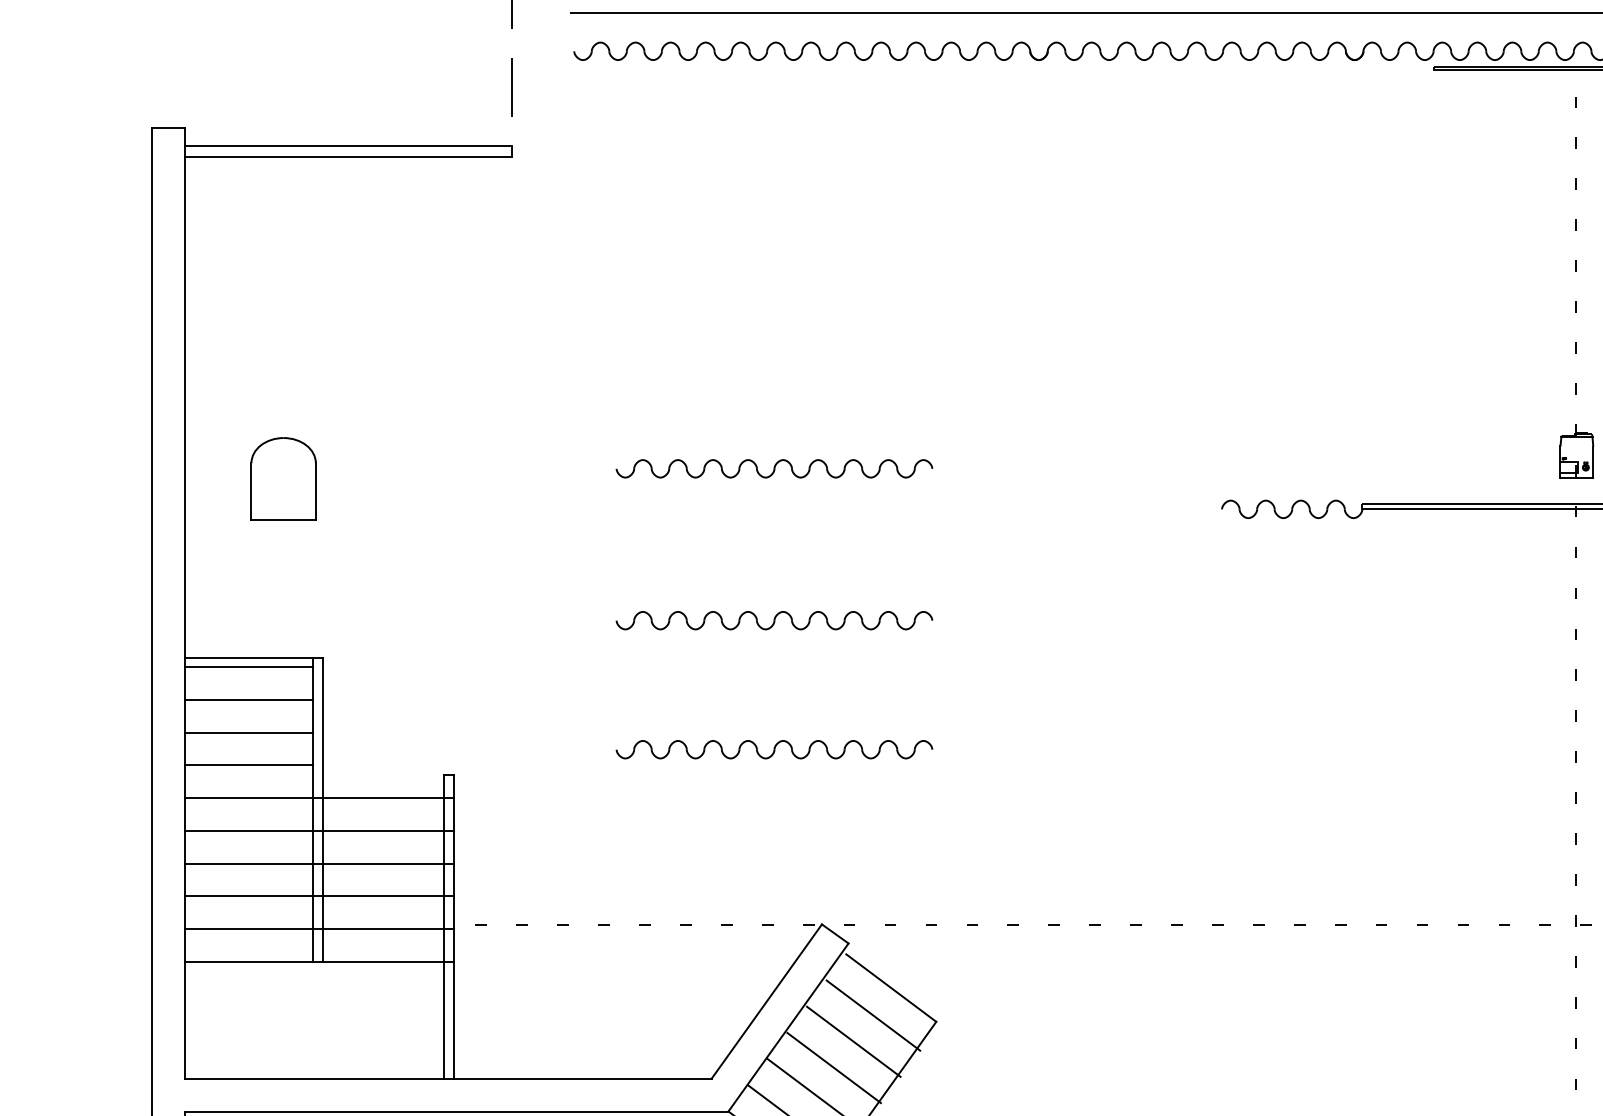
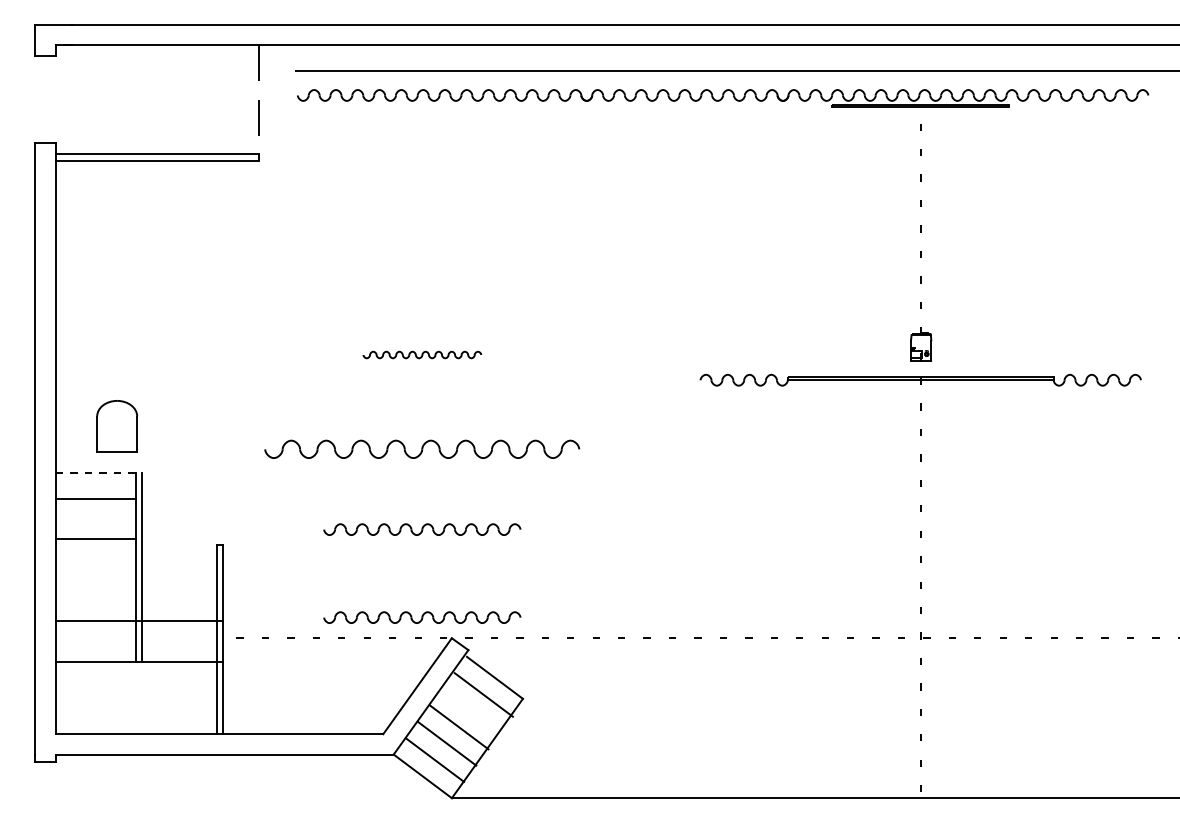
part: (774, 467) -> (422, 354), size x0.6
part: (284, 479) -> (117, 426), moved
part: (774, 620) -> (422, 449), size x1.6
line: (253, 657) -> (98, 472), solid -> dashed
line: (248, 667) -> (95, 478), removed
line: (248, 733) -> (95, 519), removed
line: (317, 797) -> (138, 559), removed
line: (317, 831) -> (138, 580), removed
line: (317, 863) -> (138, 600), removed
part: (774, 891) -> (422, 617), added
line: (317, 929) -> (138, 641), removed
line: (853, 1042) -> (471, 711), removed

